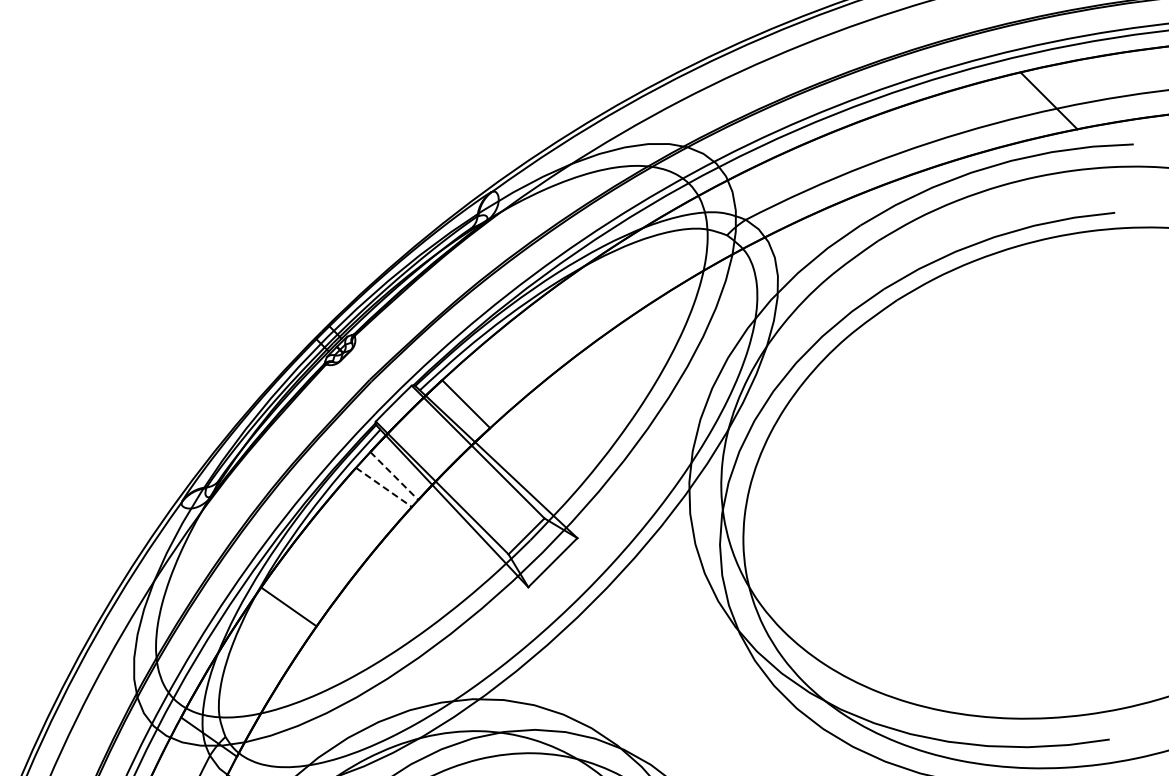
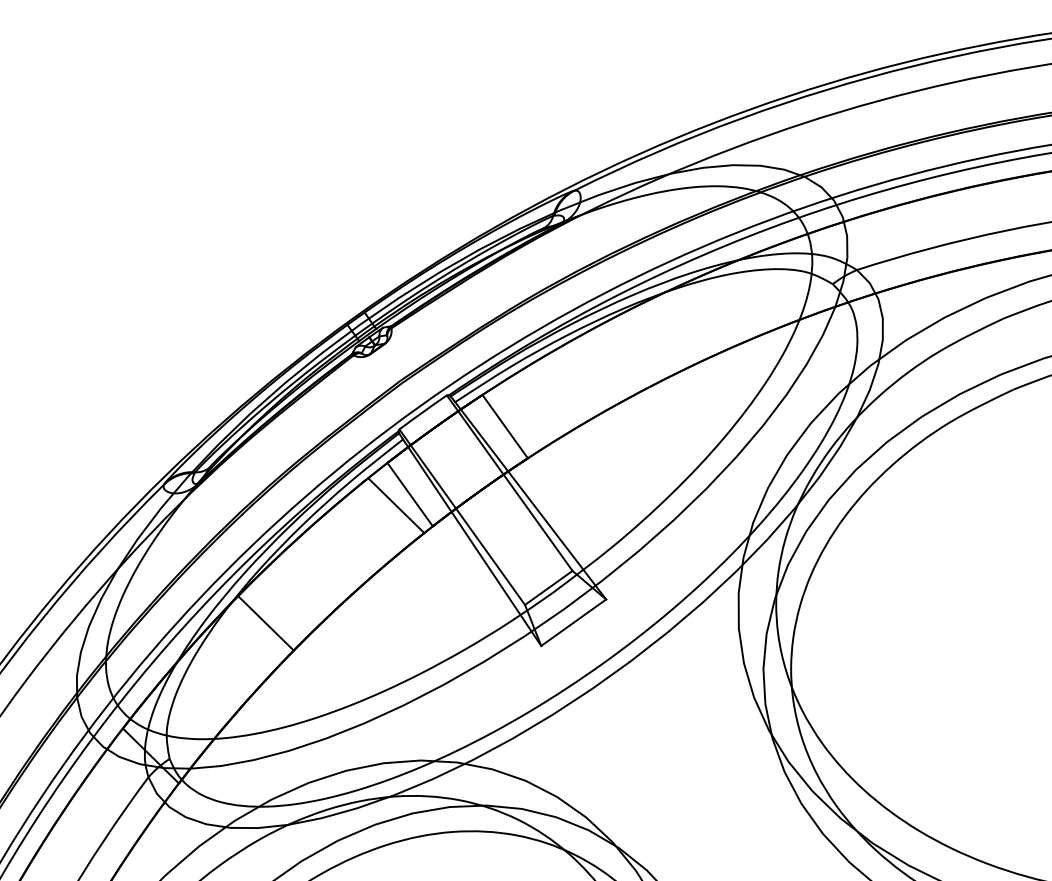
line: (394, 476) -> (410, 495), dashed -> solid
line: (384, 487) -> (396, 505), dashed -> solid

